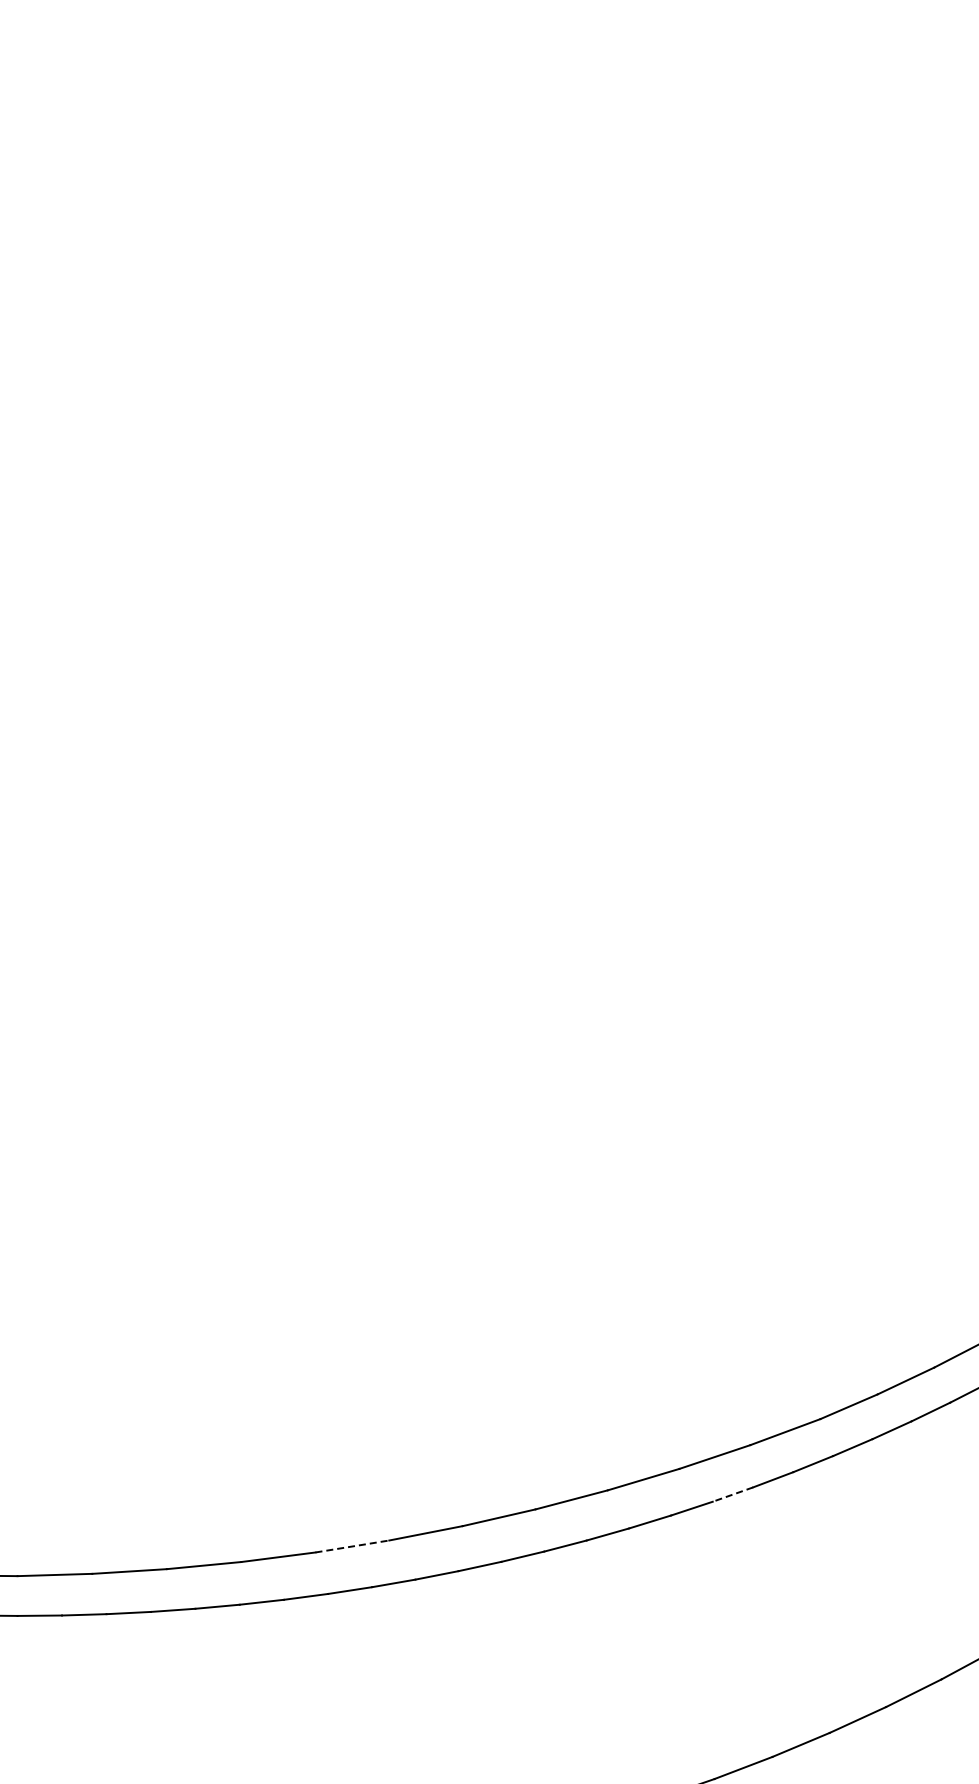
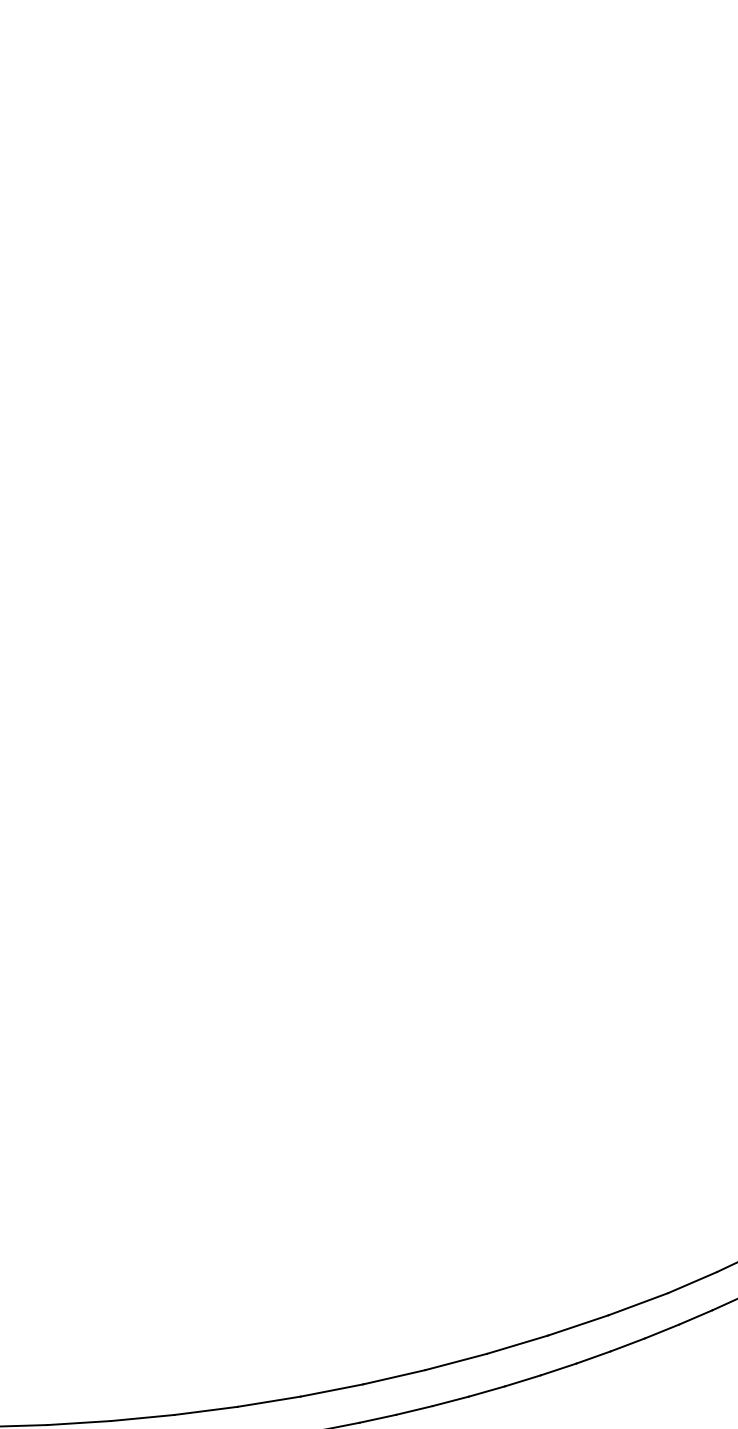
line: (732, 1494) -> (593, 1357), dashed -> solid
line: (352, 1546) -> (269, 1401), dashed -> solid

